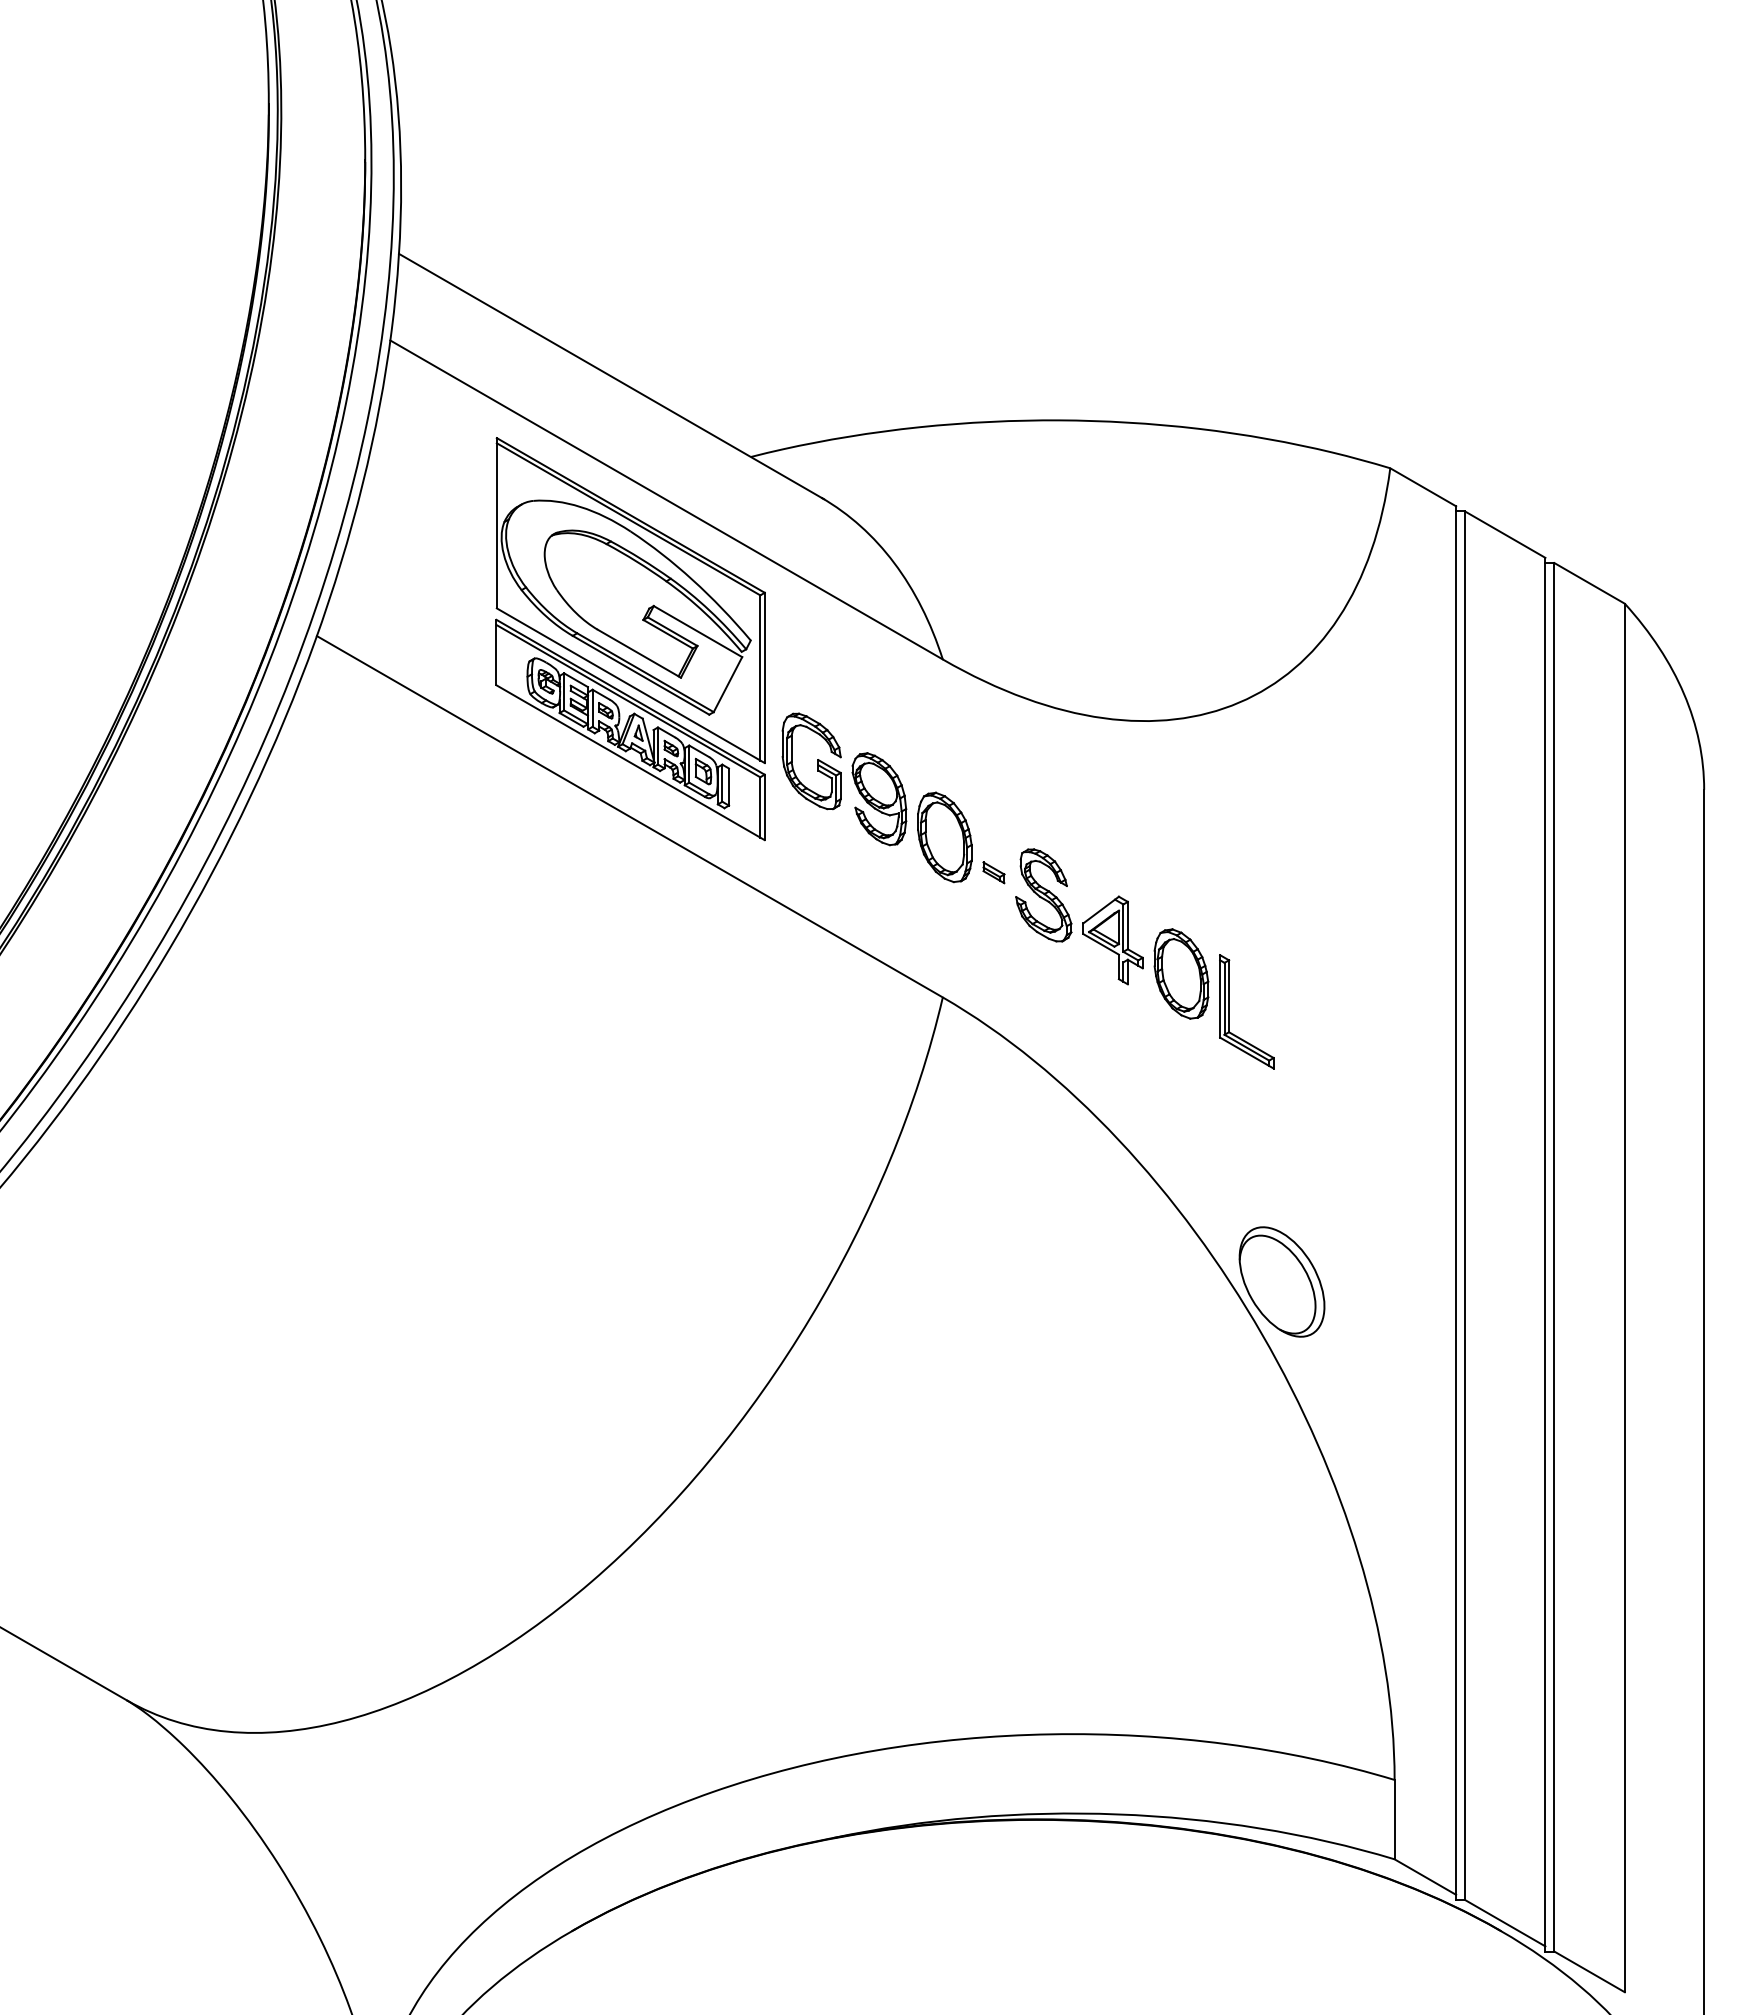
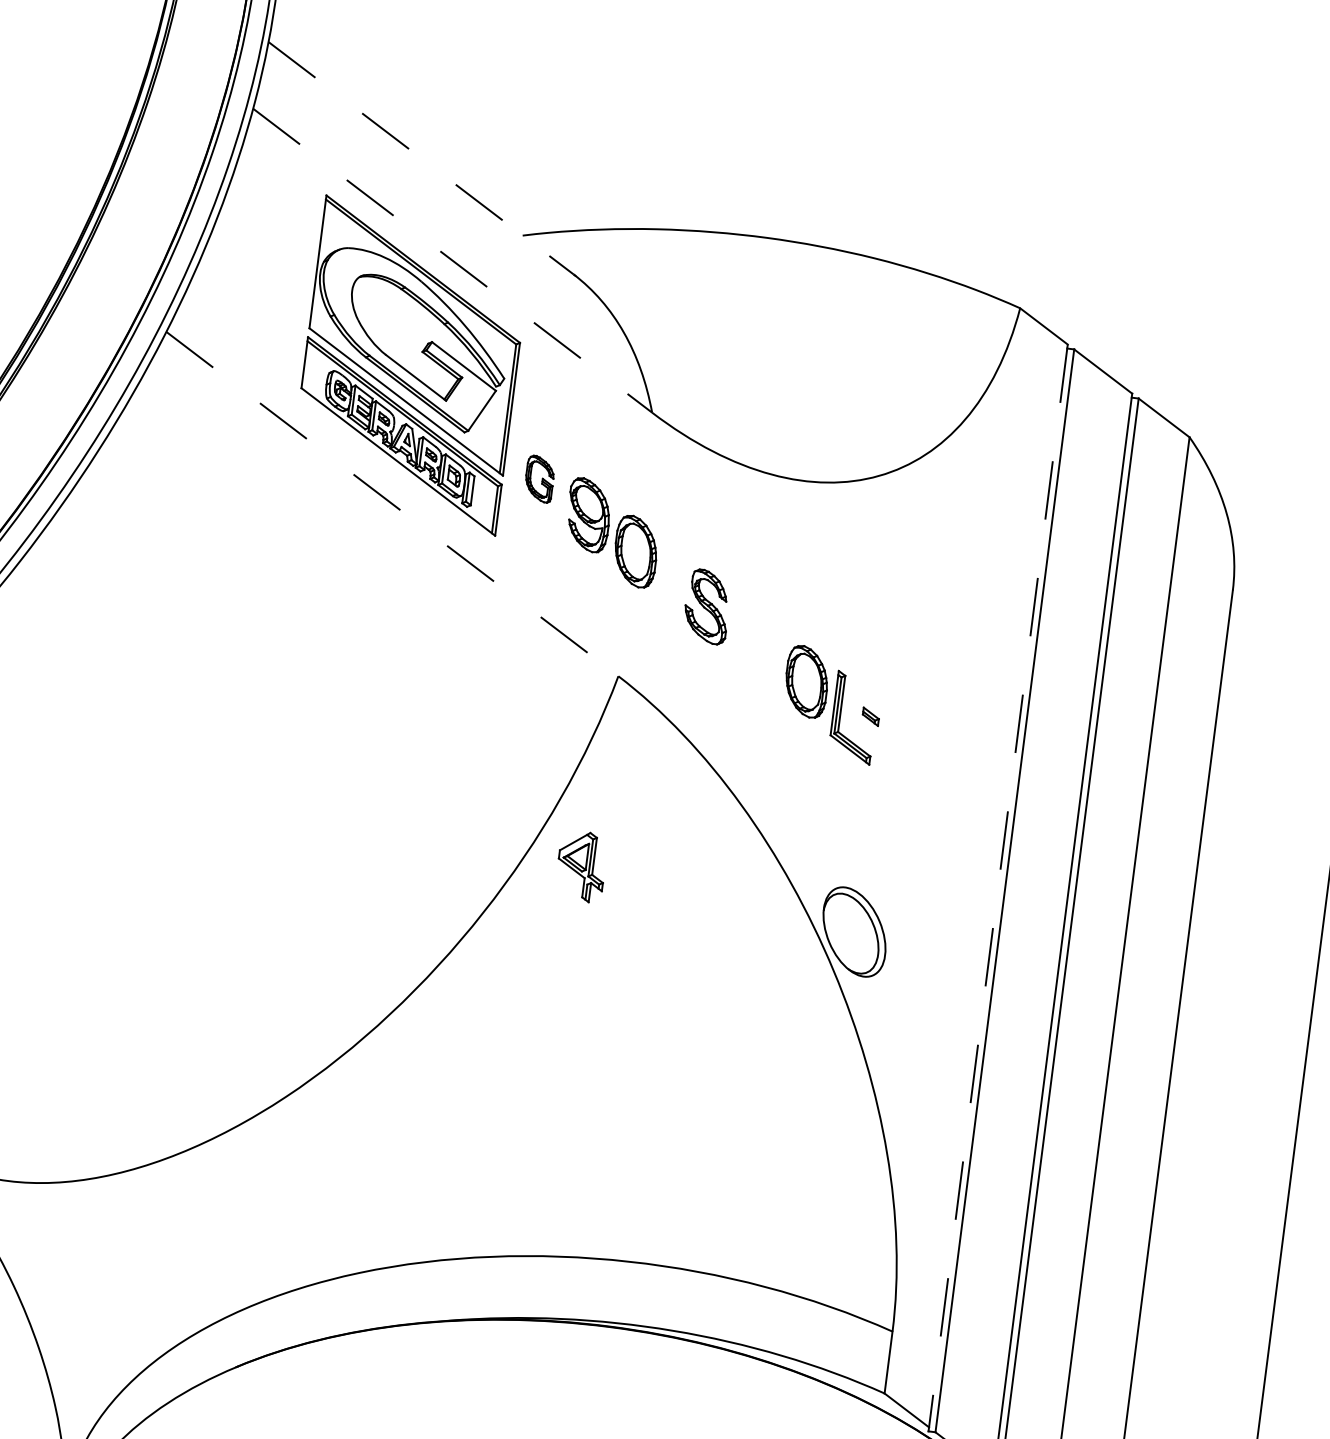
line: (610, 375) -> (421, 158), solid -> dashed
line: (666, 499) -> (452, 260), solid -> dashed
part: (811, 761) -> (539, 479), size x0.6
line: (630, 817) -> (392, 504), solid -> dashed
part: (993, 872) -> (870, 716), moved
part: (1112, 940) -> (581, 866), moved
line: (1456, 1201) -> (998, 886), solid -> dashed

